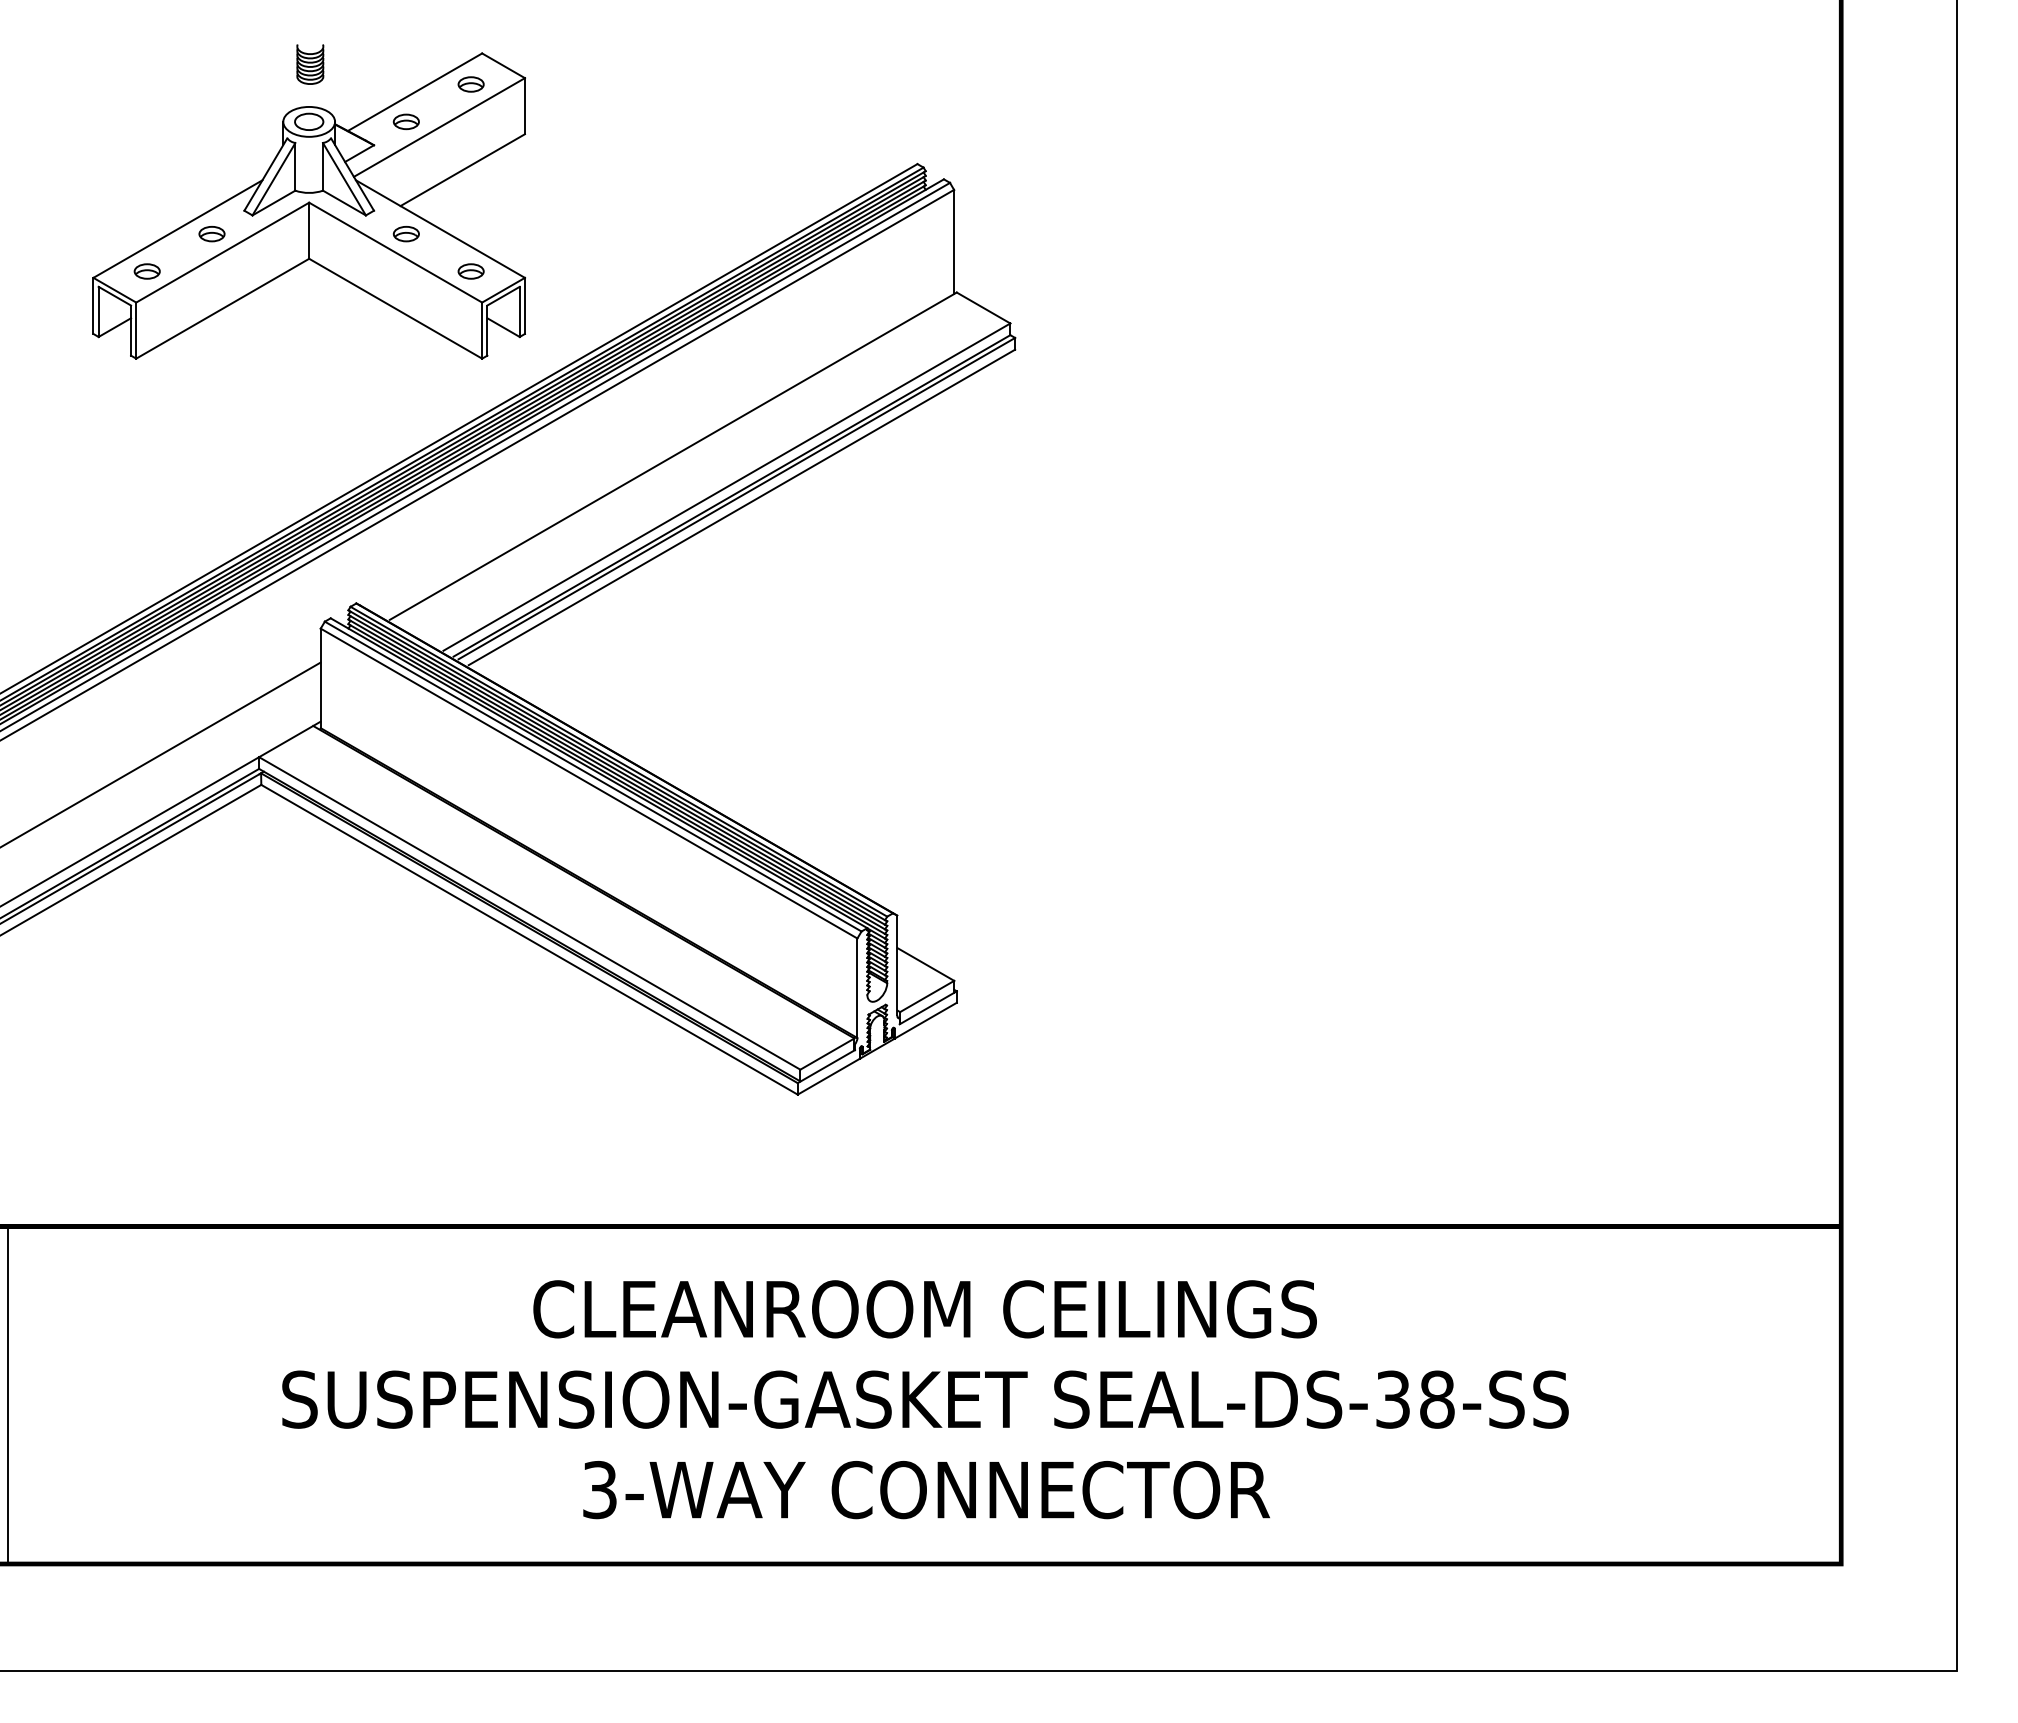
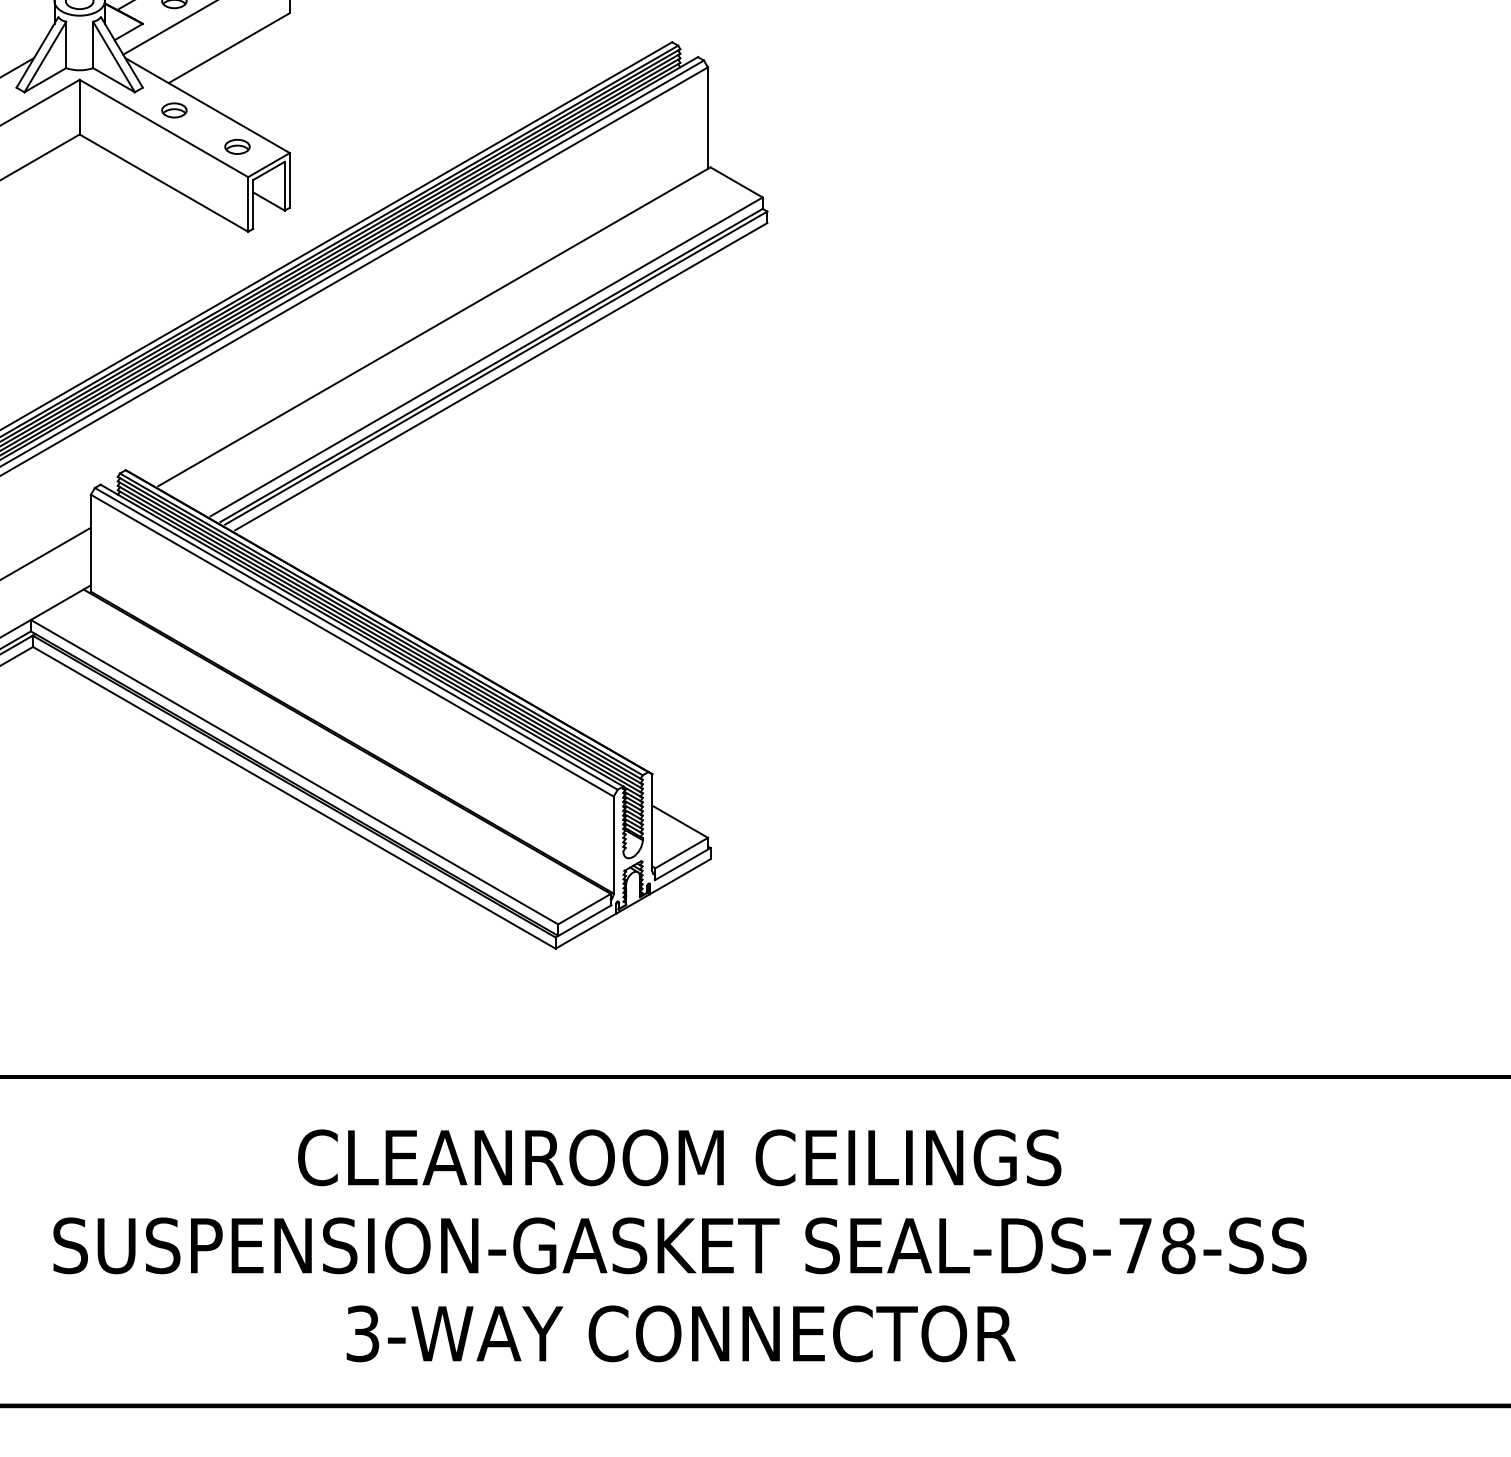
text: (1392, 1399) -> (1134, 1245), SEAL-DS-38-SS -> SEAL-DS-78-SS

